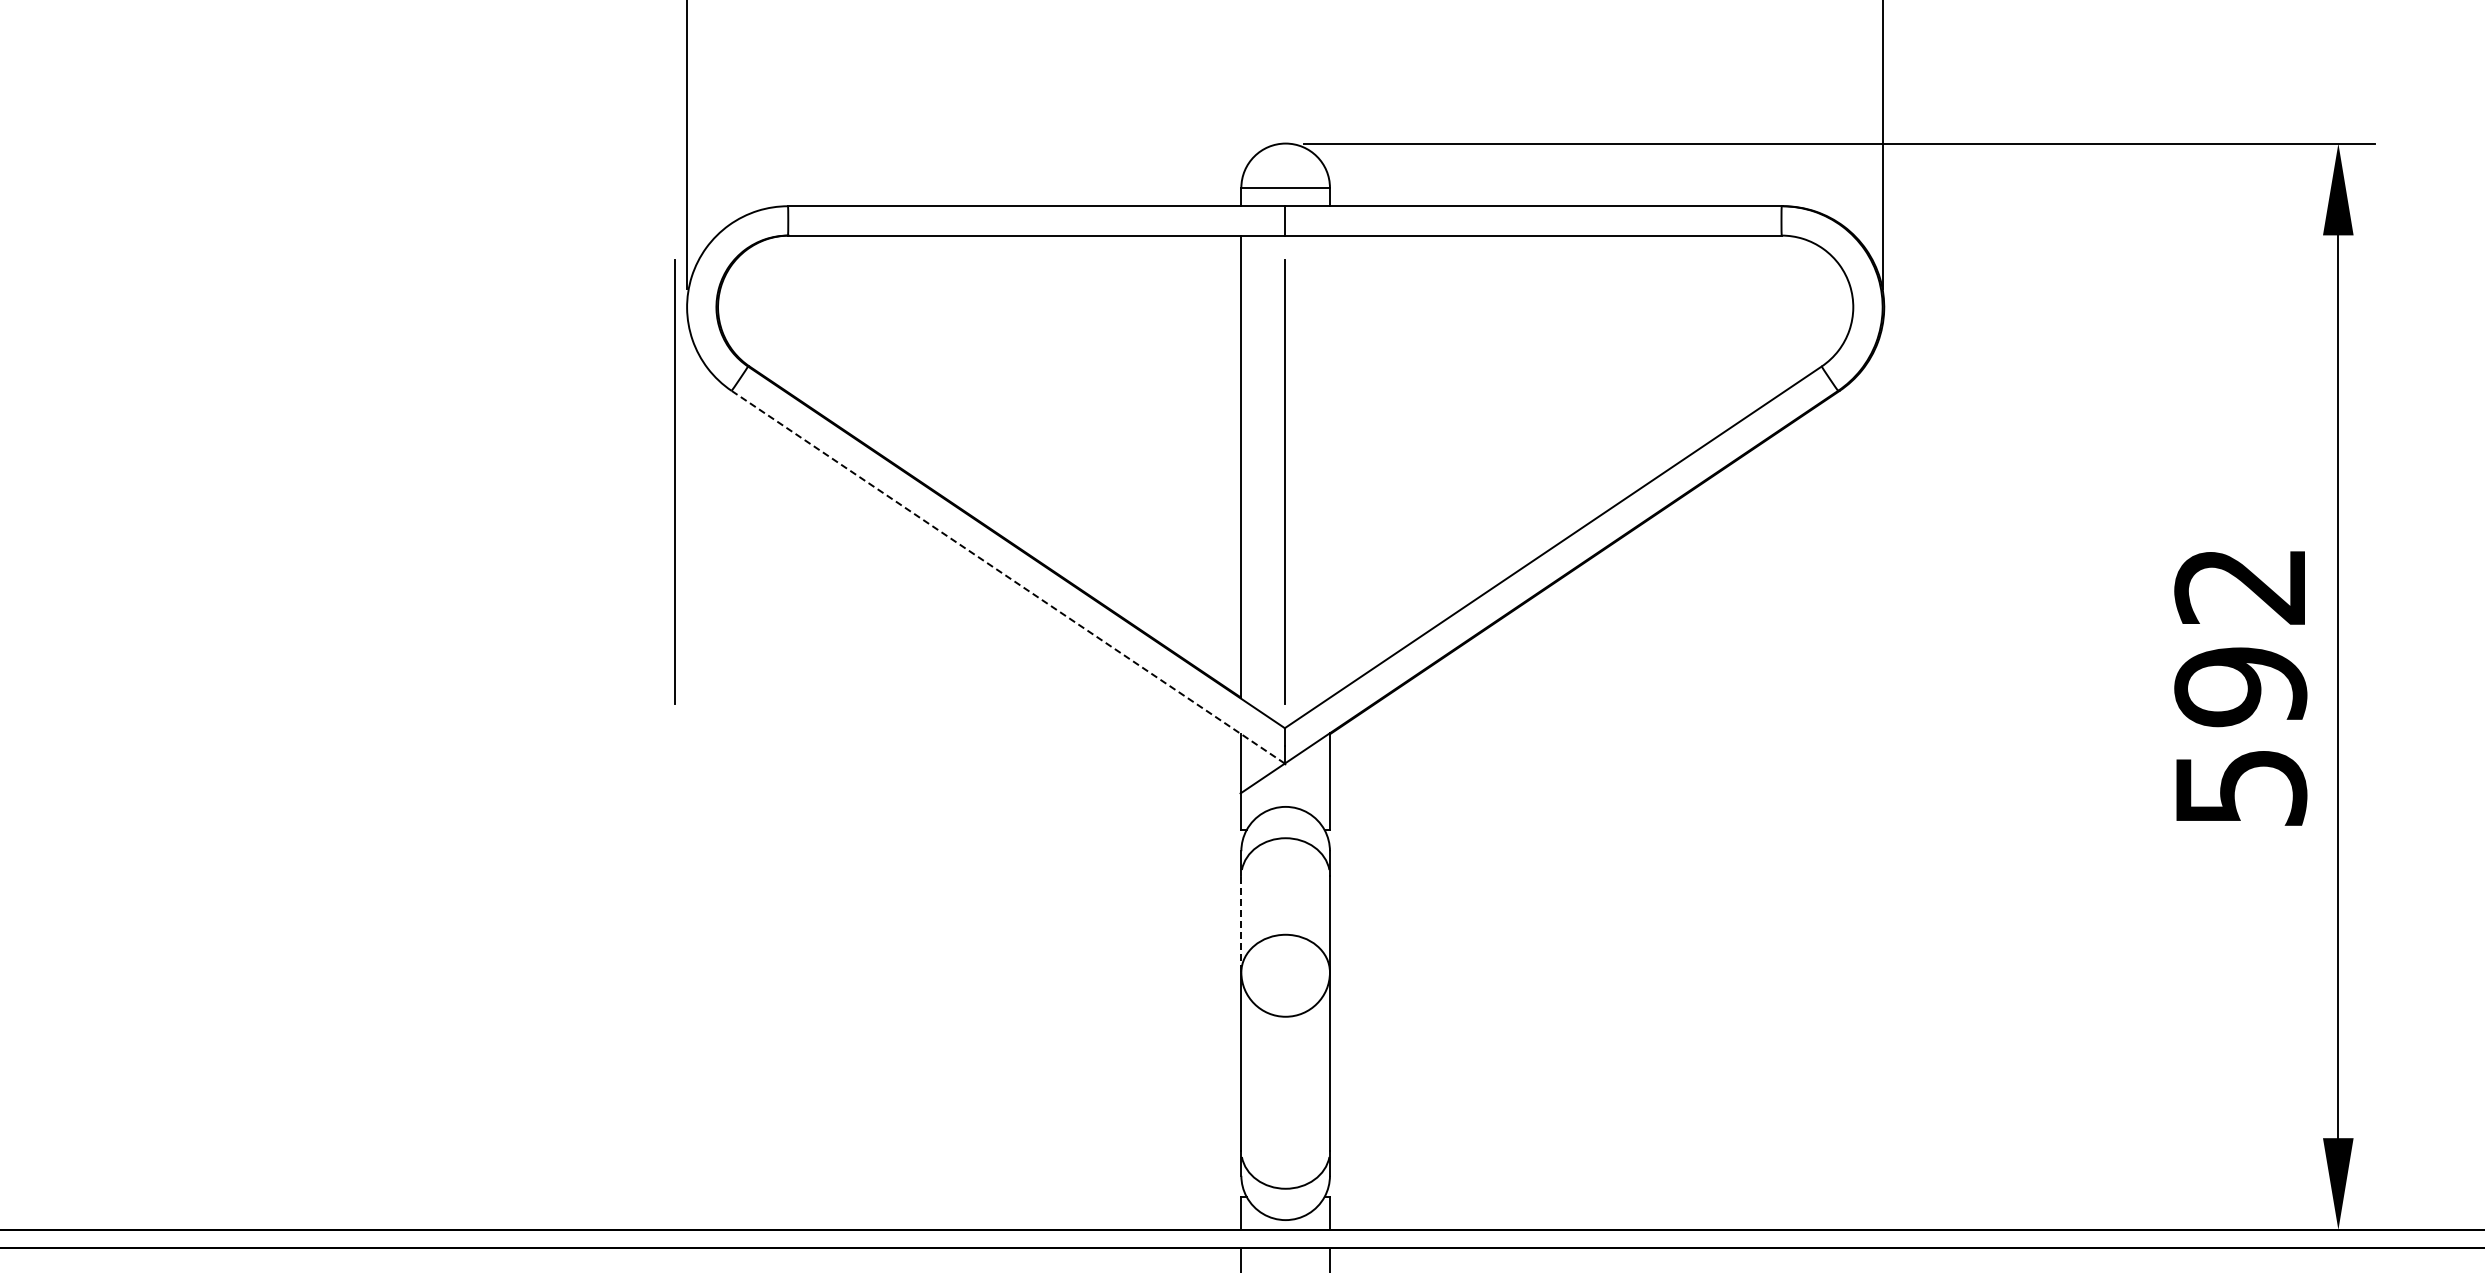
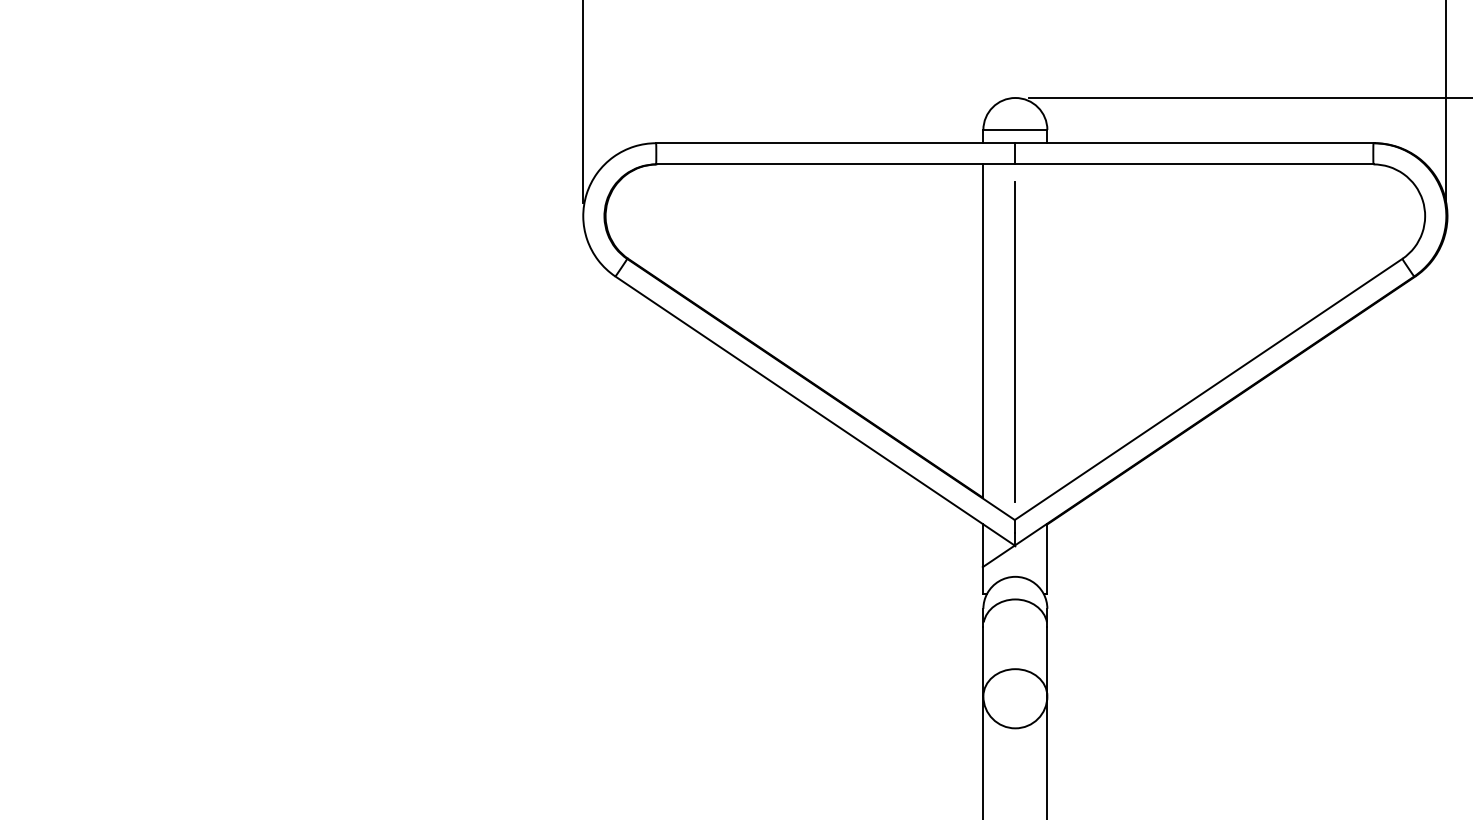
line: (674, 481) -> (574, 341), removed
line: (1008, 577) -> (815, 411), dashed -> solid
line: (1241, 923) -> (983, 661), dashed -> solid

